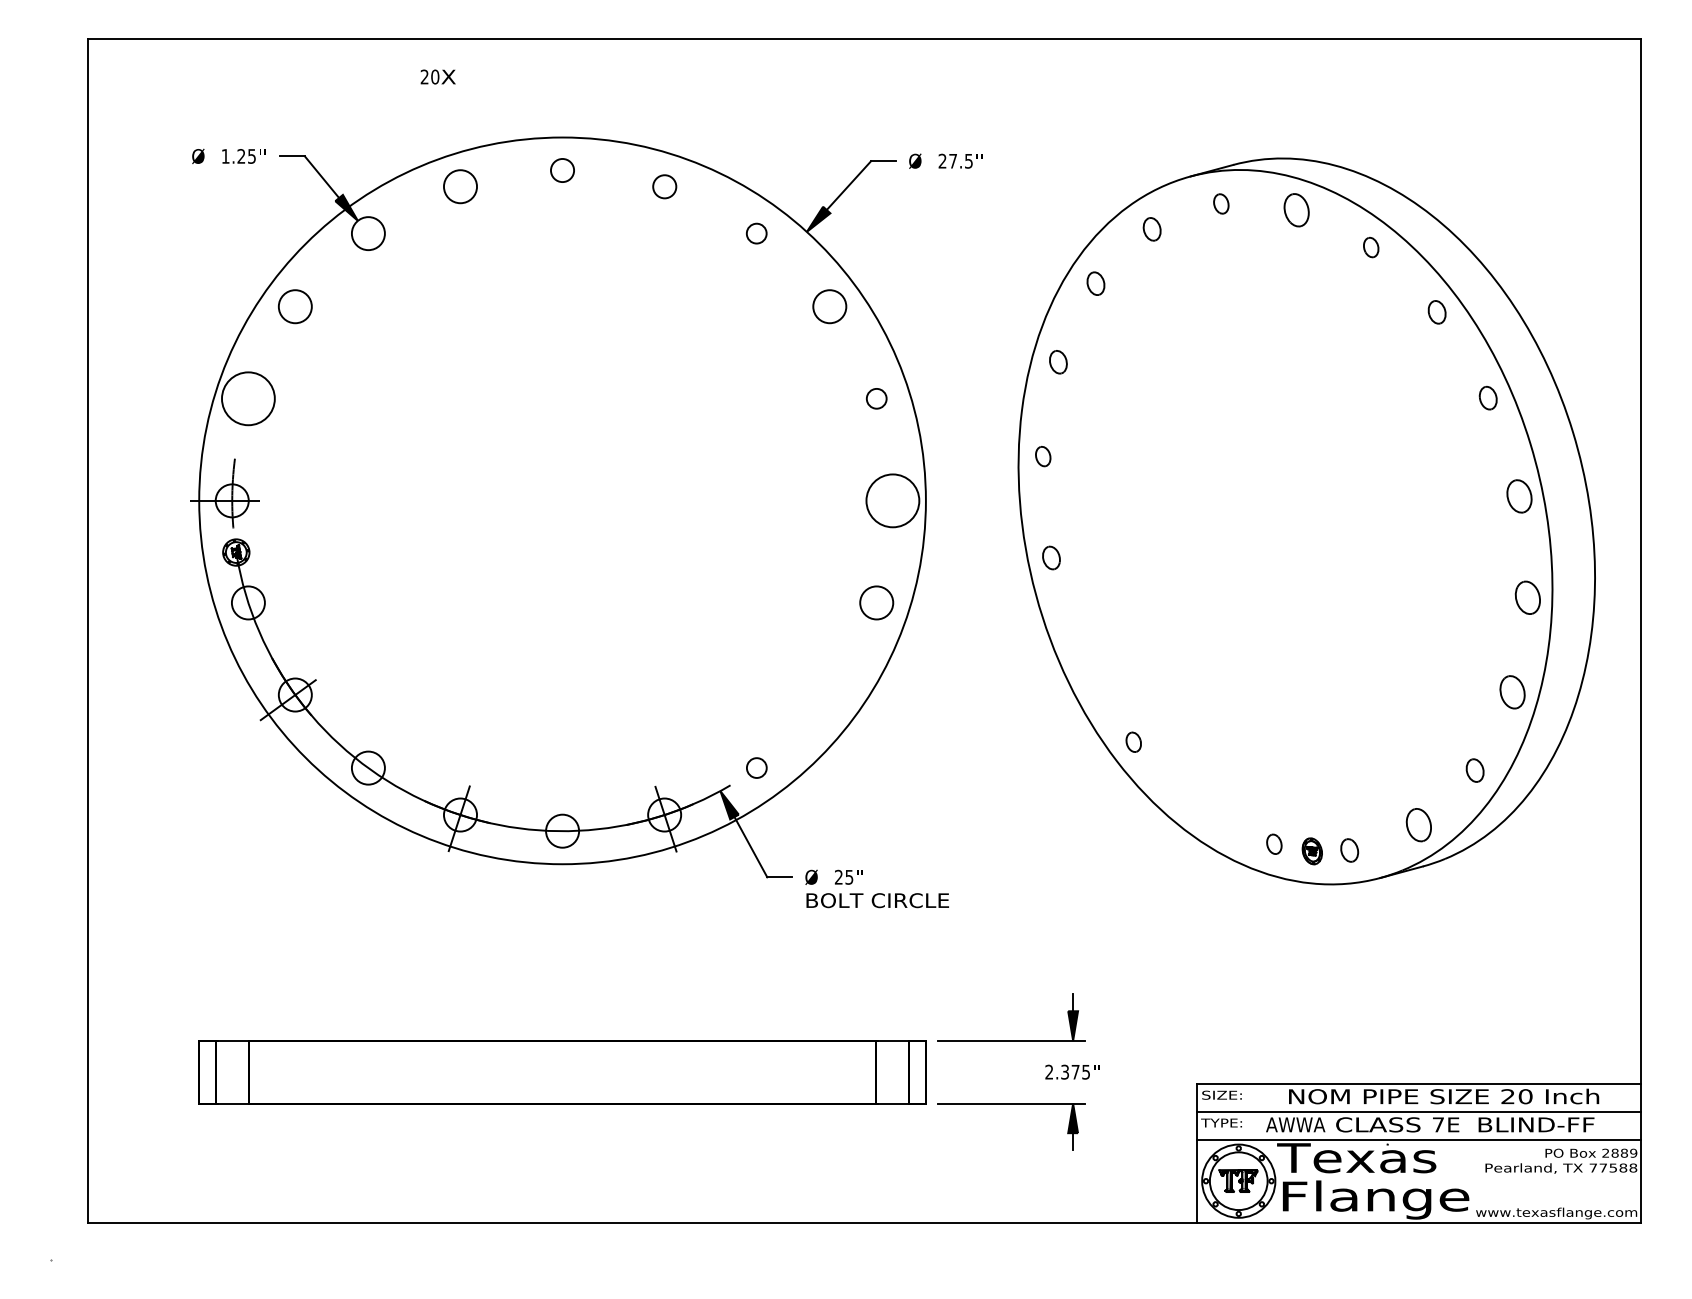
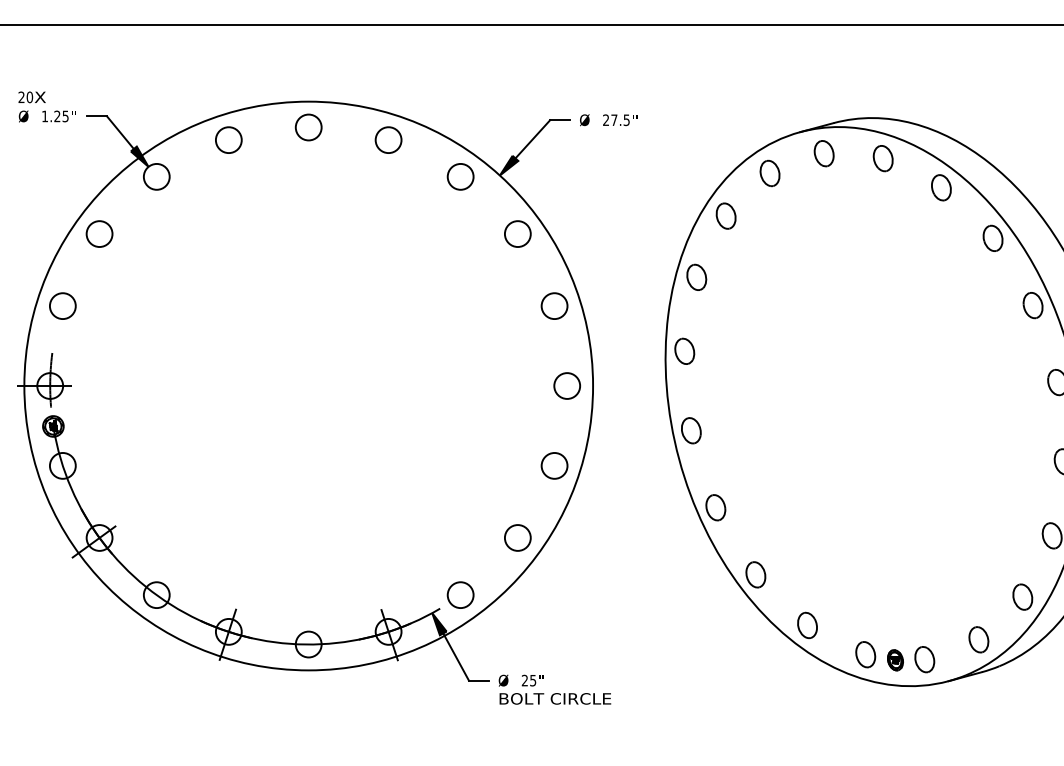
text: (437, 76) -> (31, 96), moved
circle: (562, 170) -> (308, 127), size x1.43
circle: (664, 186) -> (388, 139), size x1.43
part: (1221, 203) -> (824, 153), size x1.67
part: (1152, 229) -> (770, 173), size x1.43
circle: (756, 233) -> (460, 176), size x1.67
part: (1371, 247) -> (941, 187), size x1.67
part: (1095, 283) -> (725, 215), size x1.43
part: (1437, 312) -> (993, 238), size x1.43
part: (1058, 362) -> (696, 277), size x1.43
circle: (247, 398) -> (62, 305), size x0.62
circle: (876, 398) -> (554, 305), size x1.67
part: (1488, 398) -> (1033, 305), size x1.43
part: (1043, 456) -> (685, 351), size x1.67
circle: (892, 500) -> (566, 385), size x0.62
part: (1051, 557) -> (691, 430), size x1.43
part: (1082, 656) -> (715, 507), added
circle: (829, 694) -> (517, 537), added
part: (1133, 742) -> (755, 575), size x1.67
circle: (756, 767) -> (460, 594), size x1.67
part: (1475, 770) -> (1023, 597), size x1.43
part: (1199, 806) -> (807, 625), added
part: (1274, 844) -> (865, 654), size x1.67
part: (1349, 850) -> (924, 659), size x1.43

